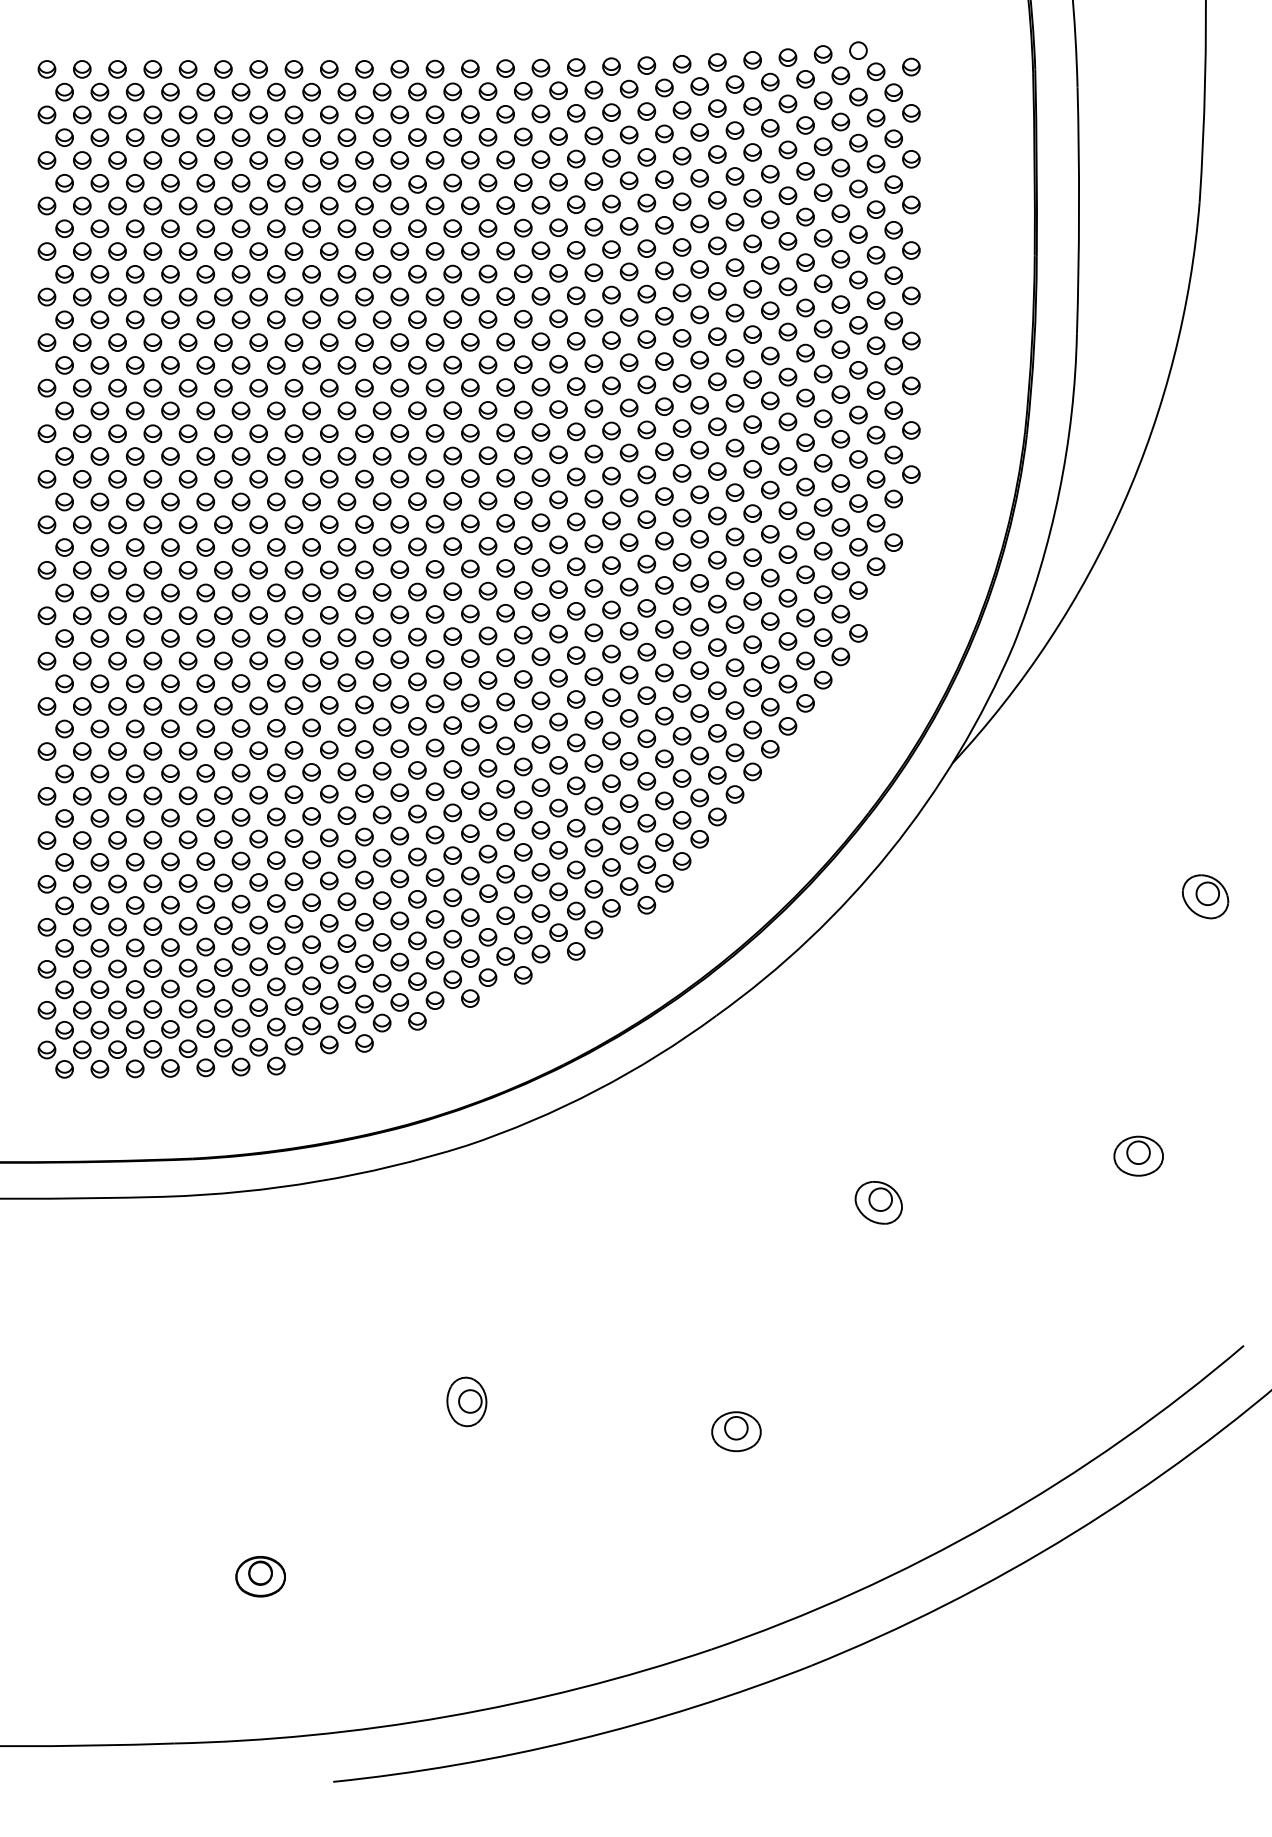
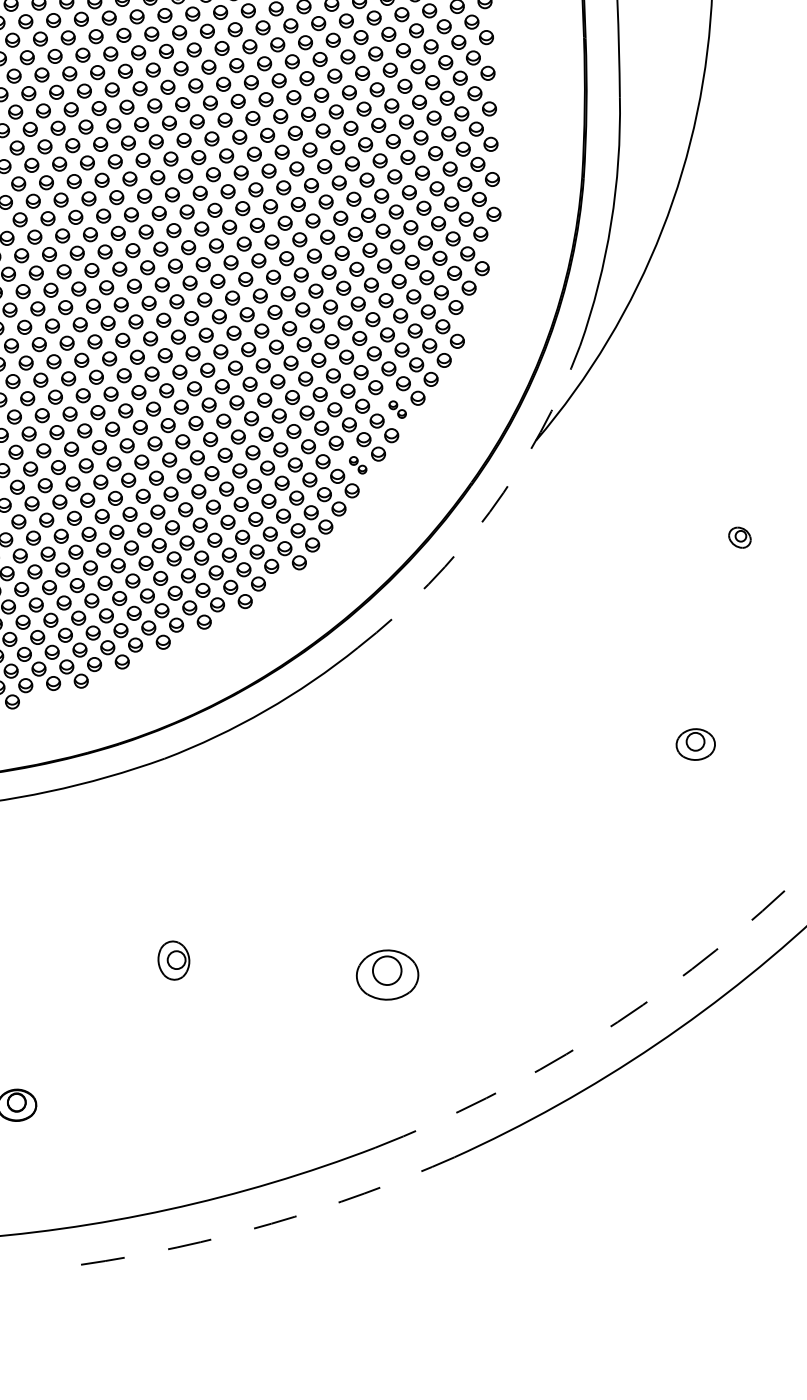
part: (779, 716) -> (397, 409), size x0.6
part: (726, 784) -> (358, 464), size x0.6
arc: (890, 851) -> (489, 512), solid -> dashed
part: (1205, 896) -> (739, 537), size x0.6
part: (878, 1202) -> (492, 789), removed
part: (736, 1431) -> (387, 975), size x1.6
arc: (992, 1522) -> (592, 1038), solid -> dashed
arc: (576, 1740) -> (271, 1224), solid -> dashed

